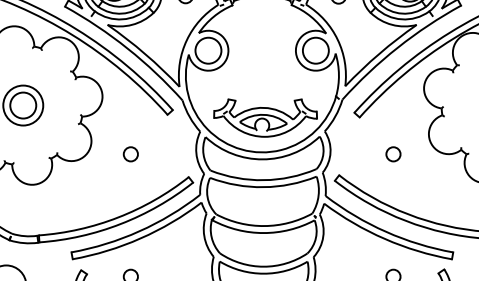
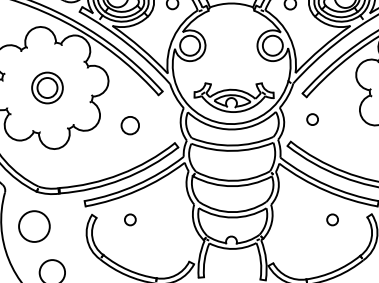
circle: (131, 154) -> (130, 125), size x1.6
circle: (393, 154) -> (312, 119), moved

